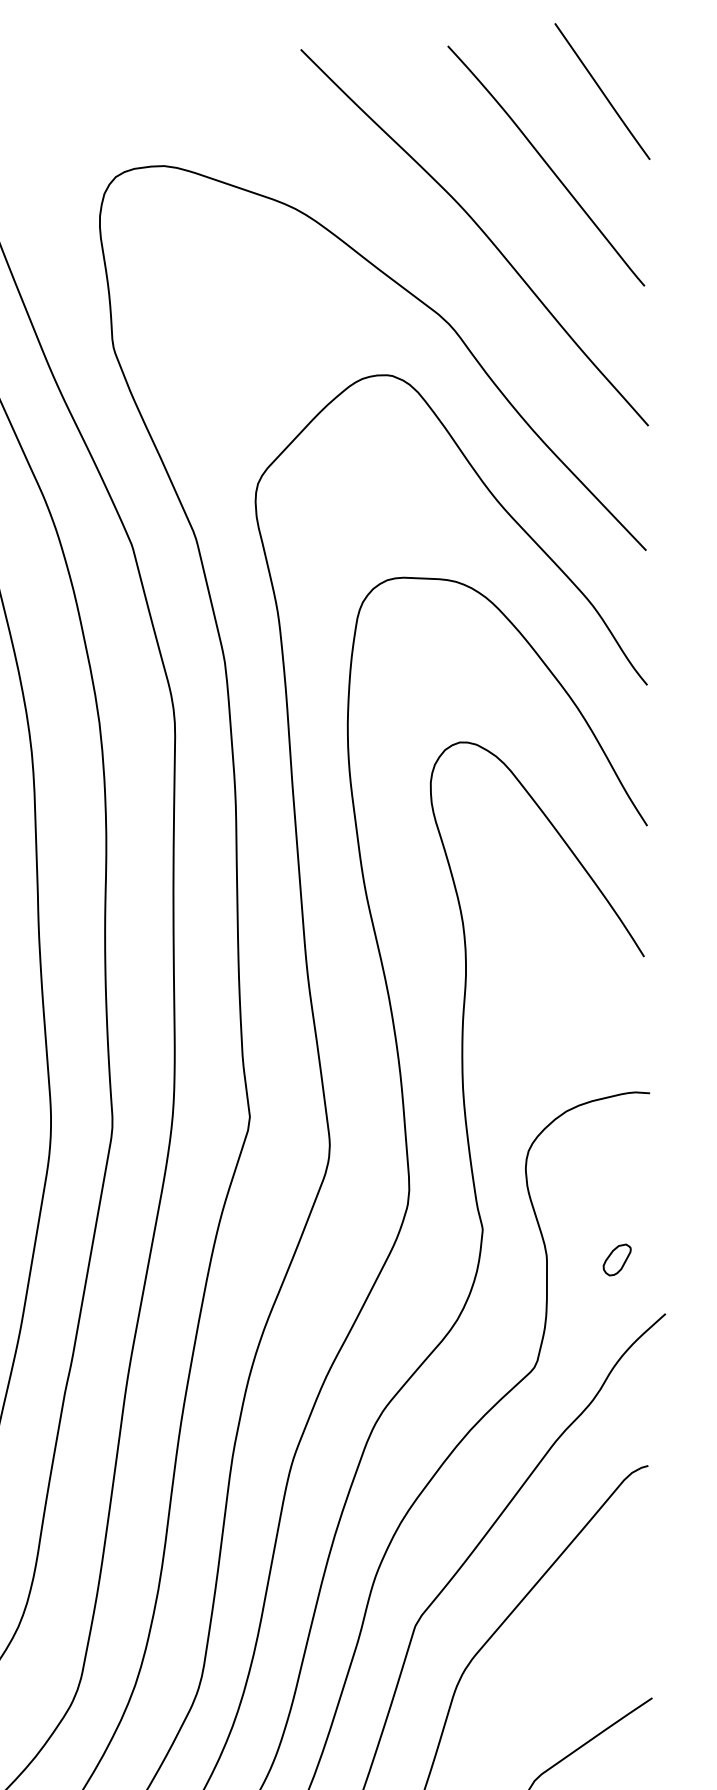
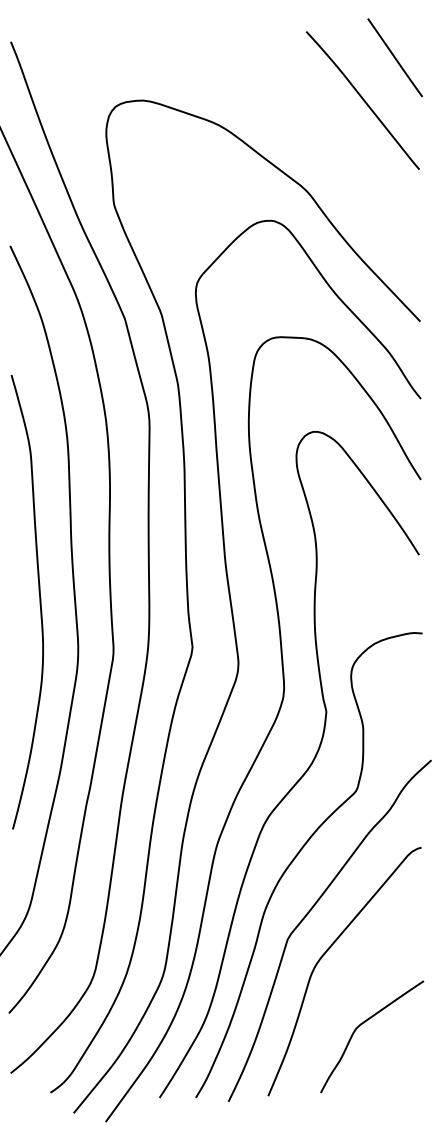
curve: (479, 230) -> (324, 137), removed
part: (616, 1260) -> (403, 729), removed

